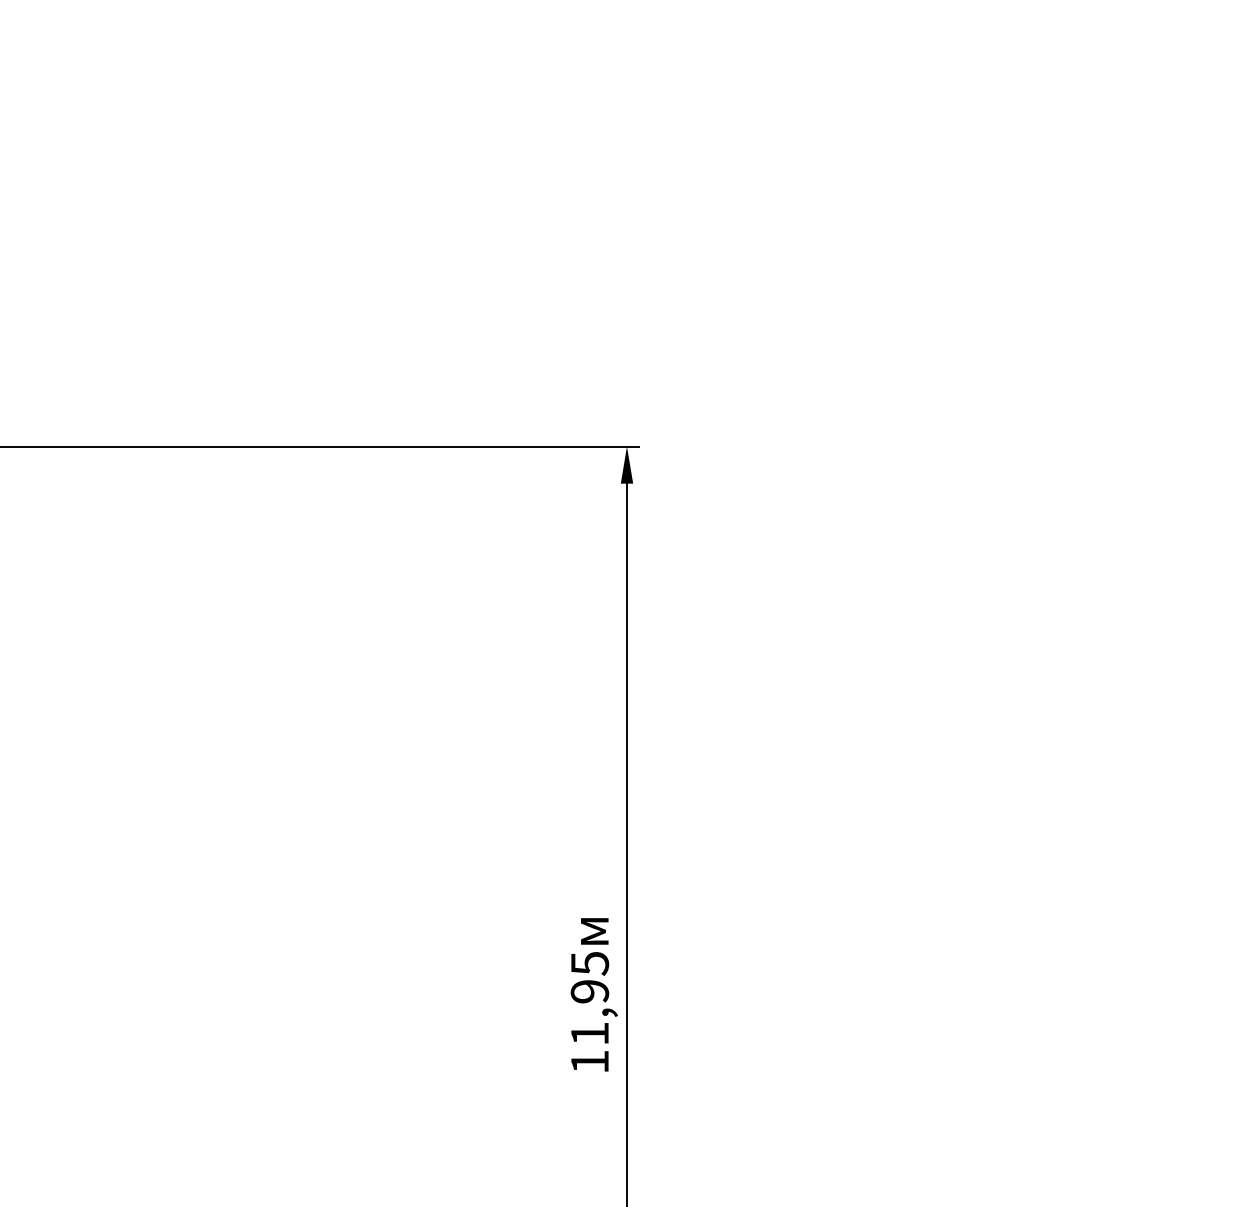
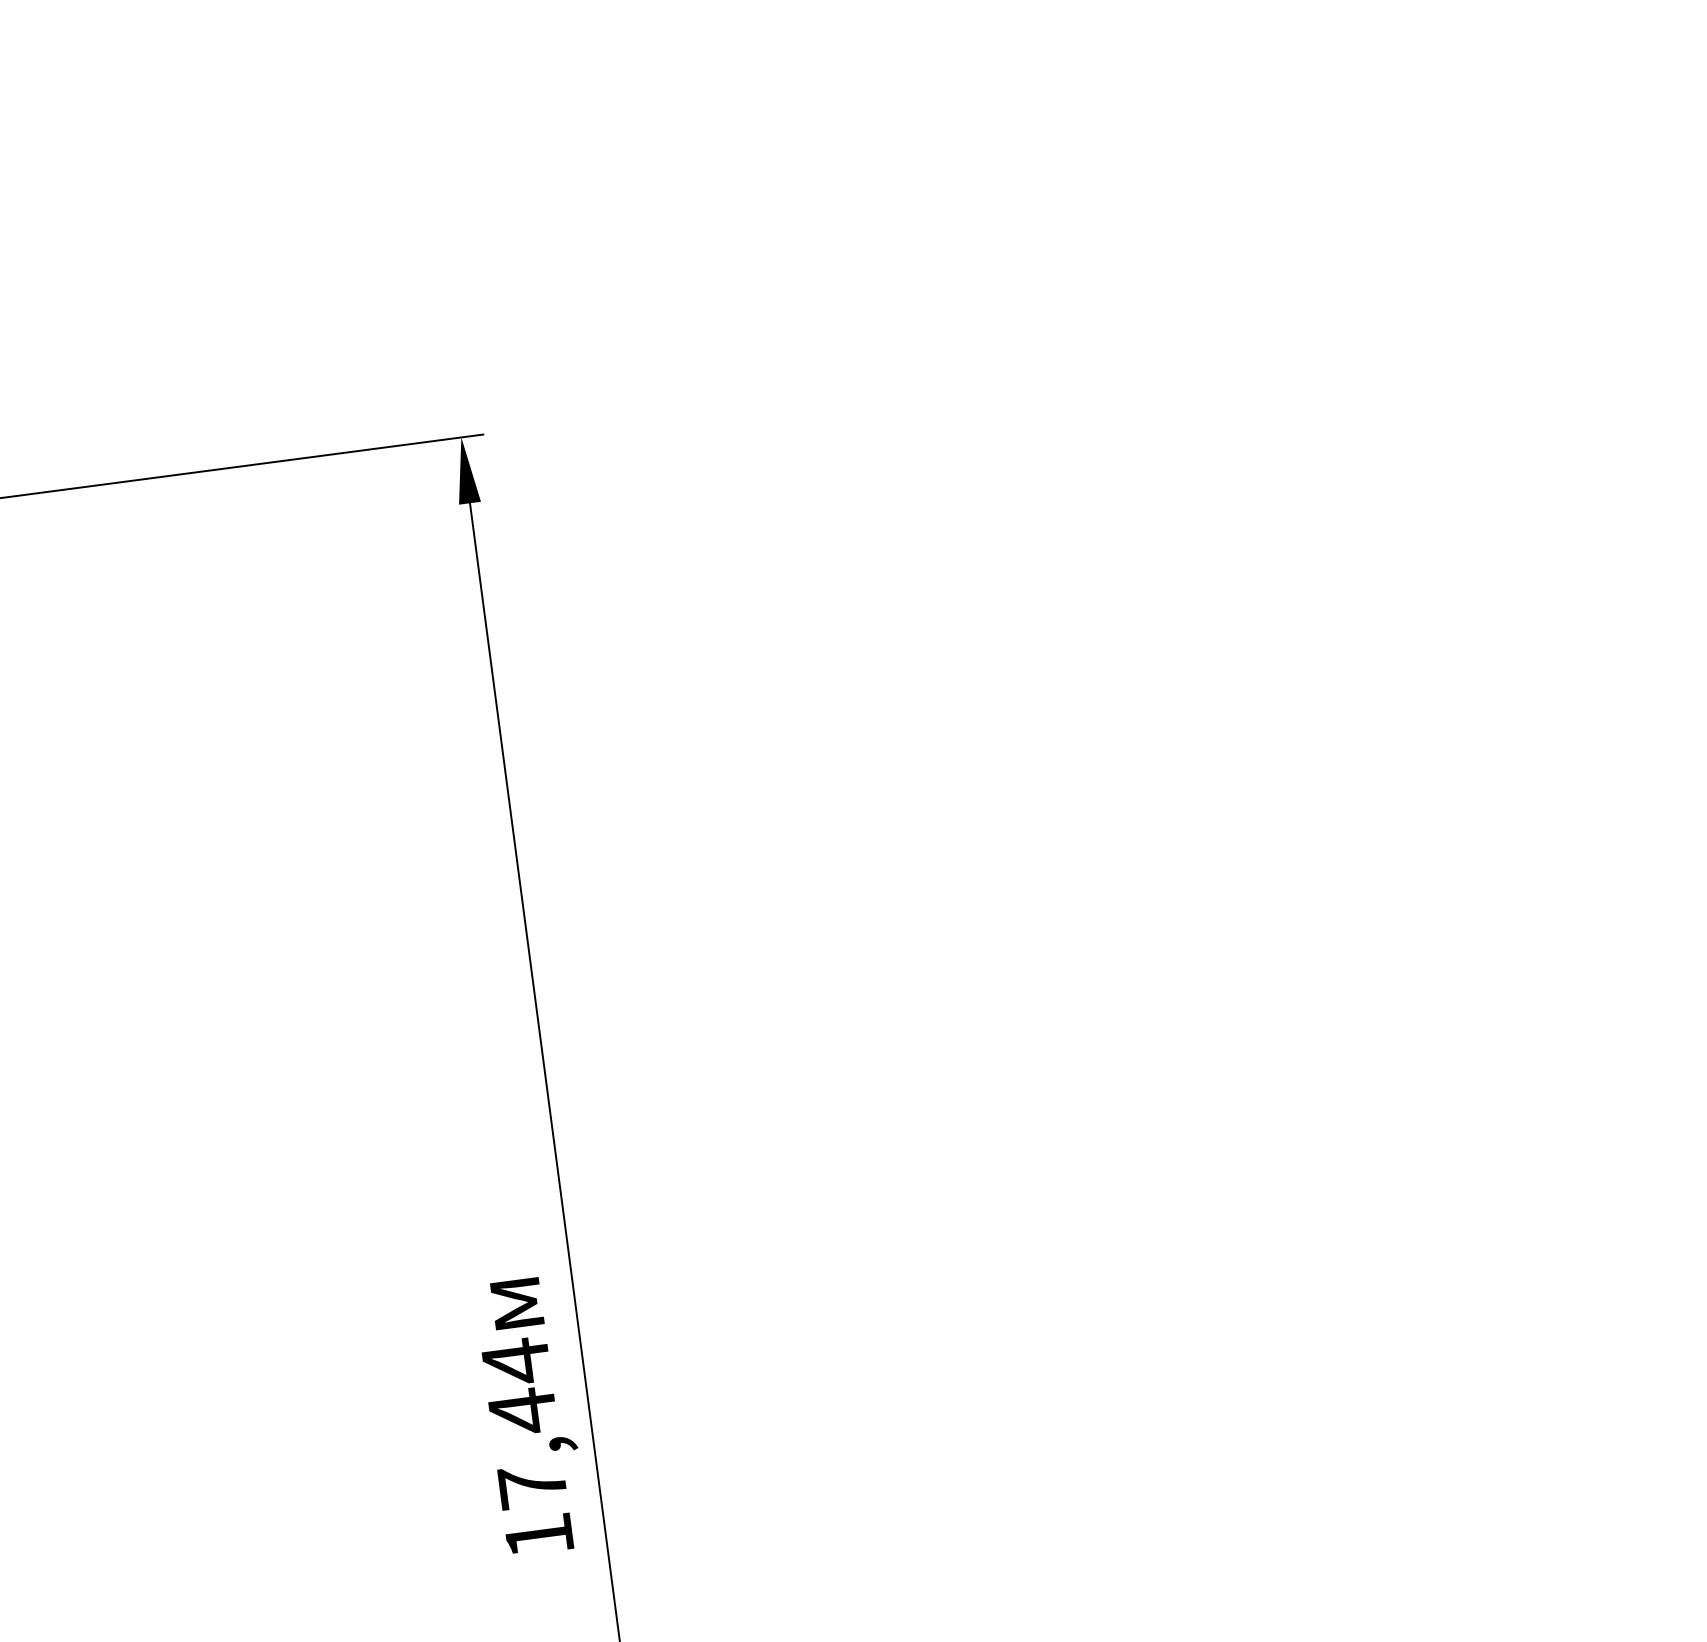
text: (589, 998) -> (523, 1423), 11,95 -> 17,44

